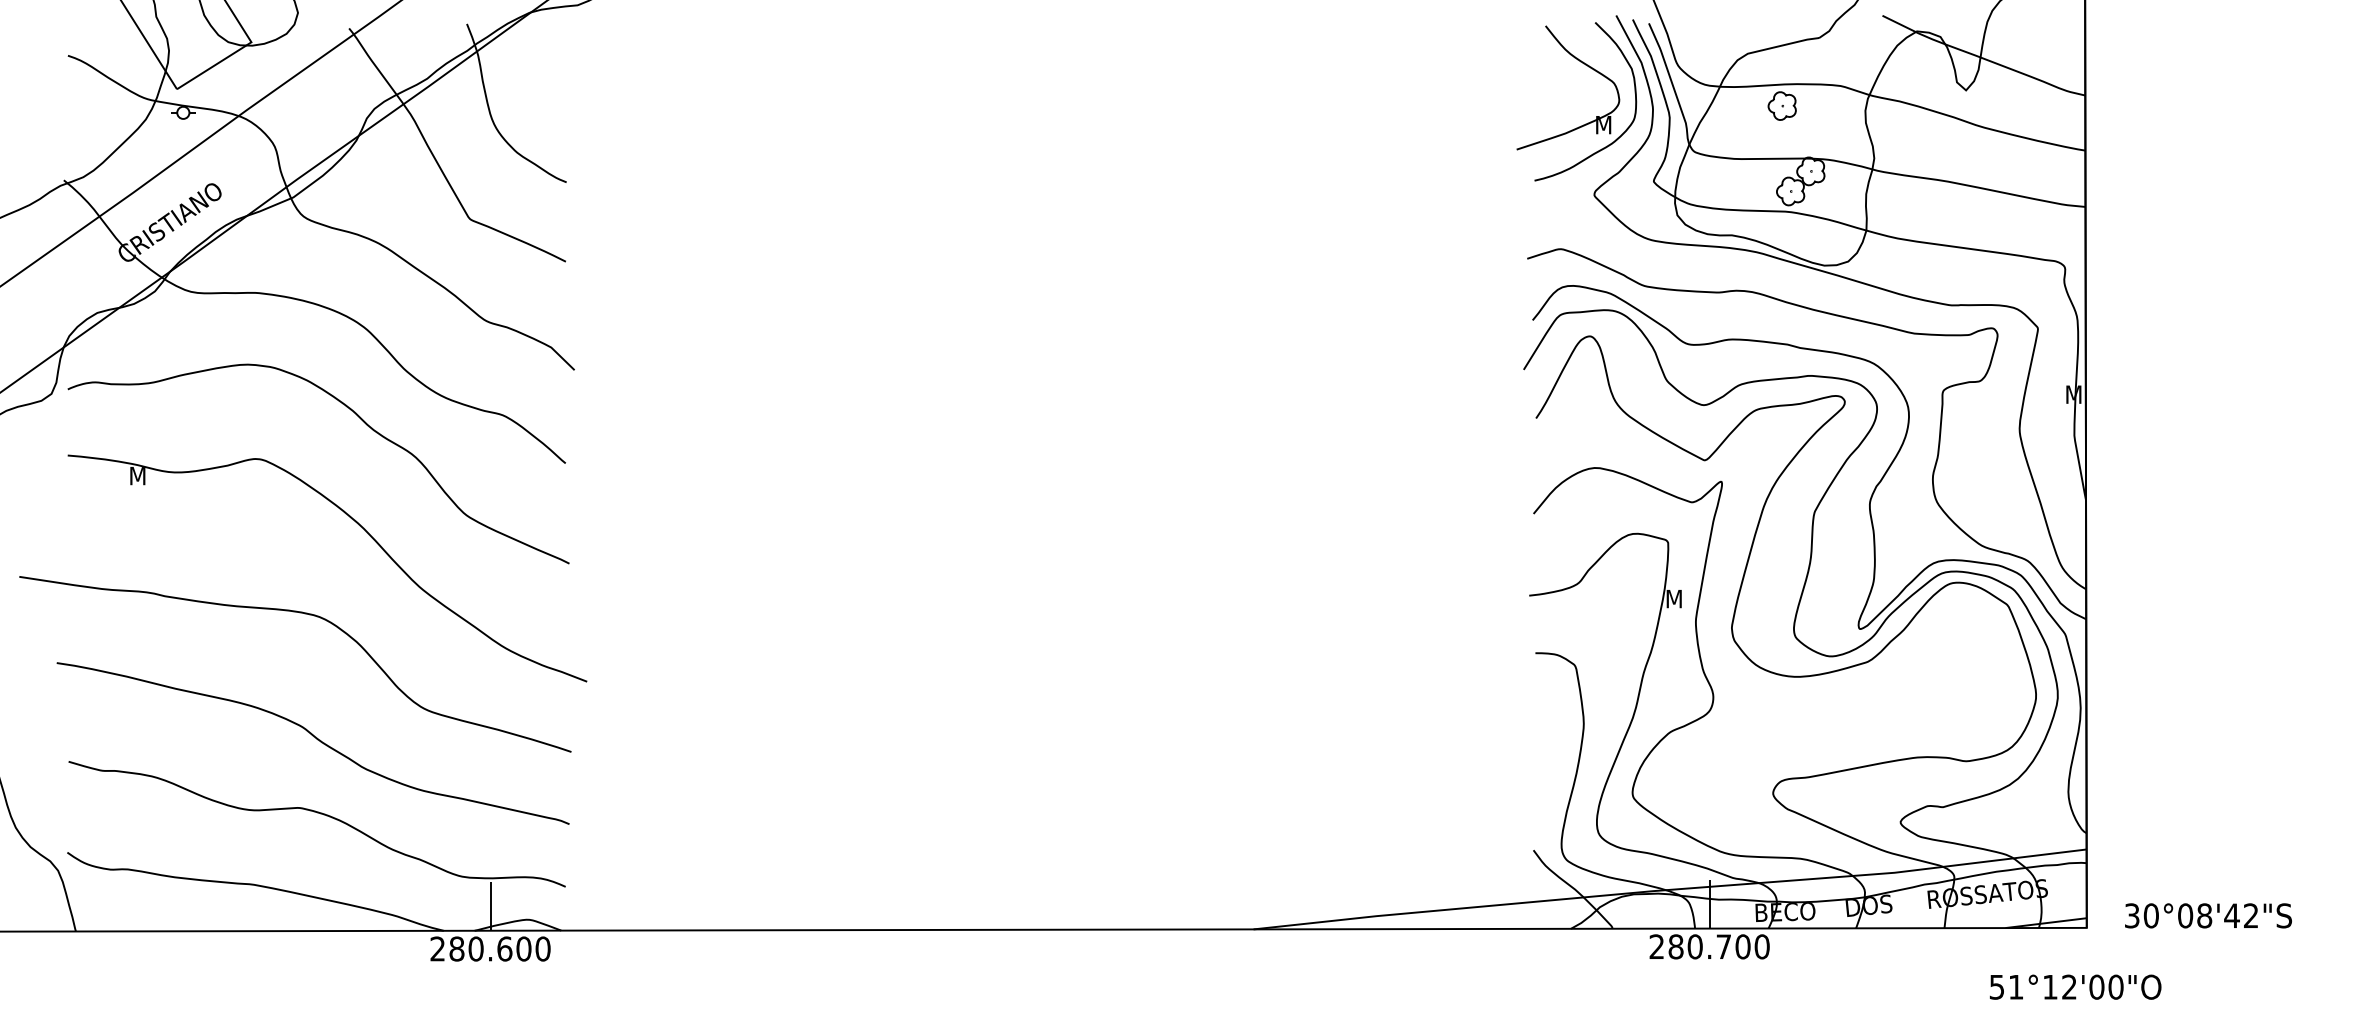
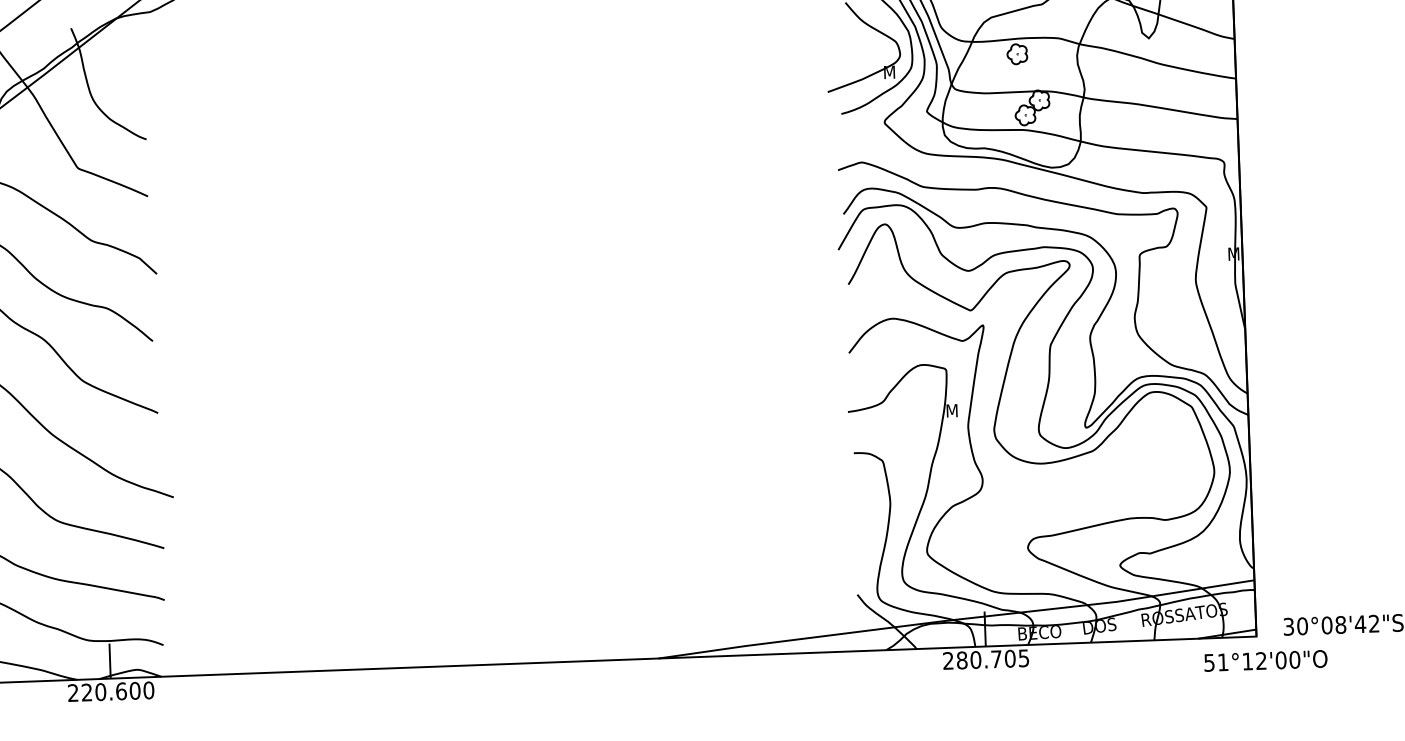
text: (1761, 946) -> (1023, 658), 280.700 -> 280.705
text: (456, 948) -> (86, 692), 280.600 -> 220.600
text: (2075, 986) -> (1265, 660), moved

